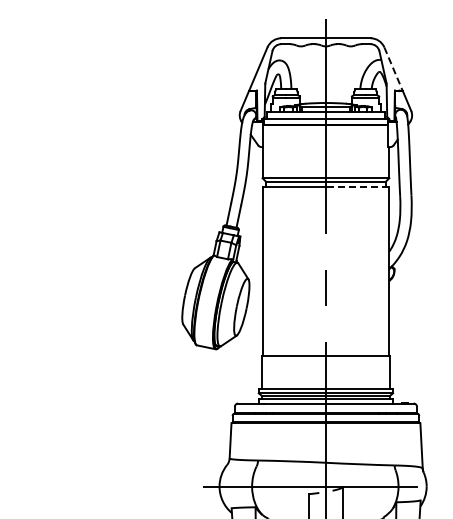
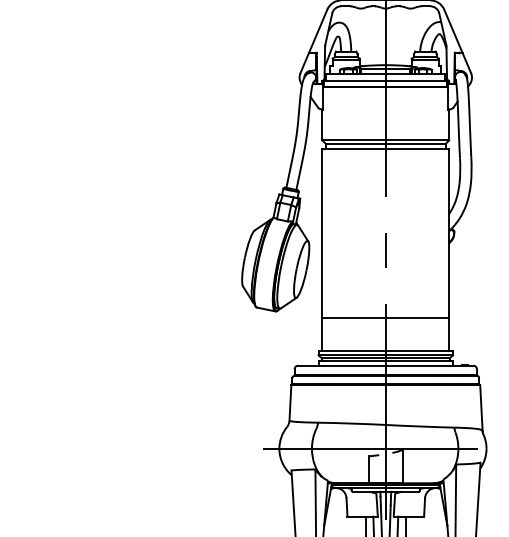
line: (393, 69) -> (453, 31), dashed -> solid
line: (357, 187) -> (417, 149), dashed -> solid

